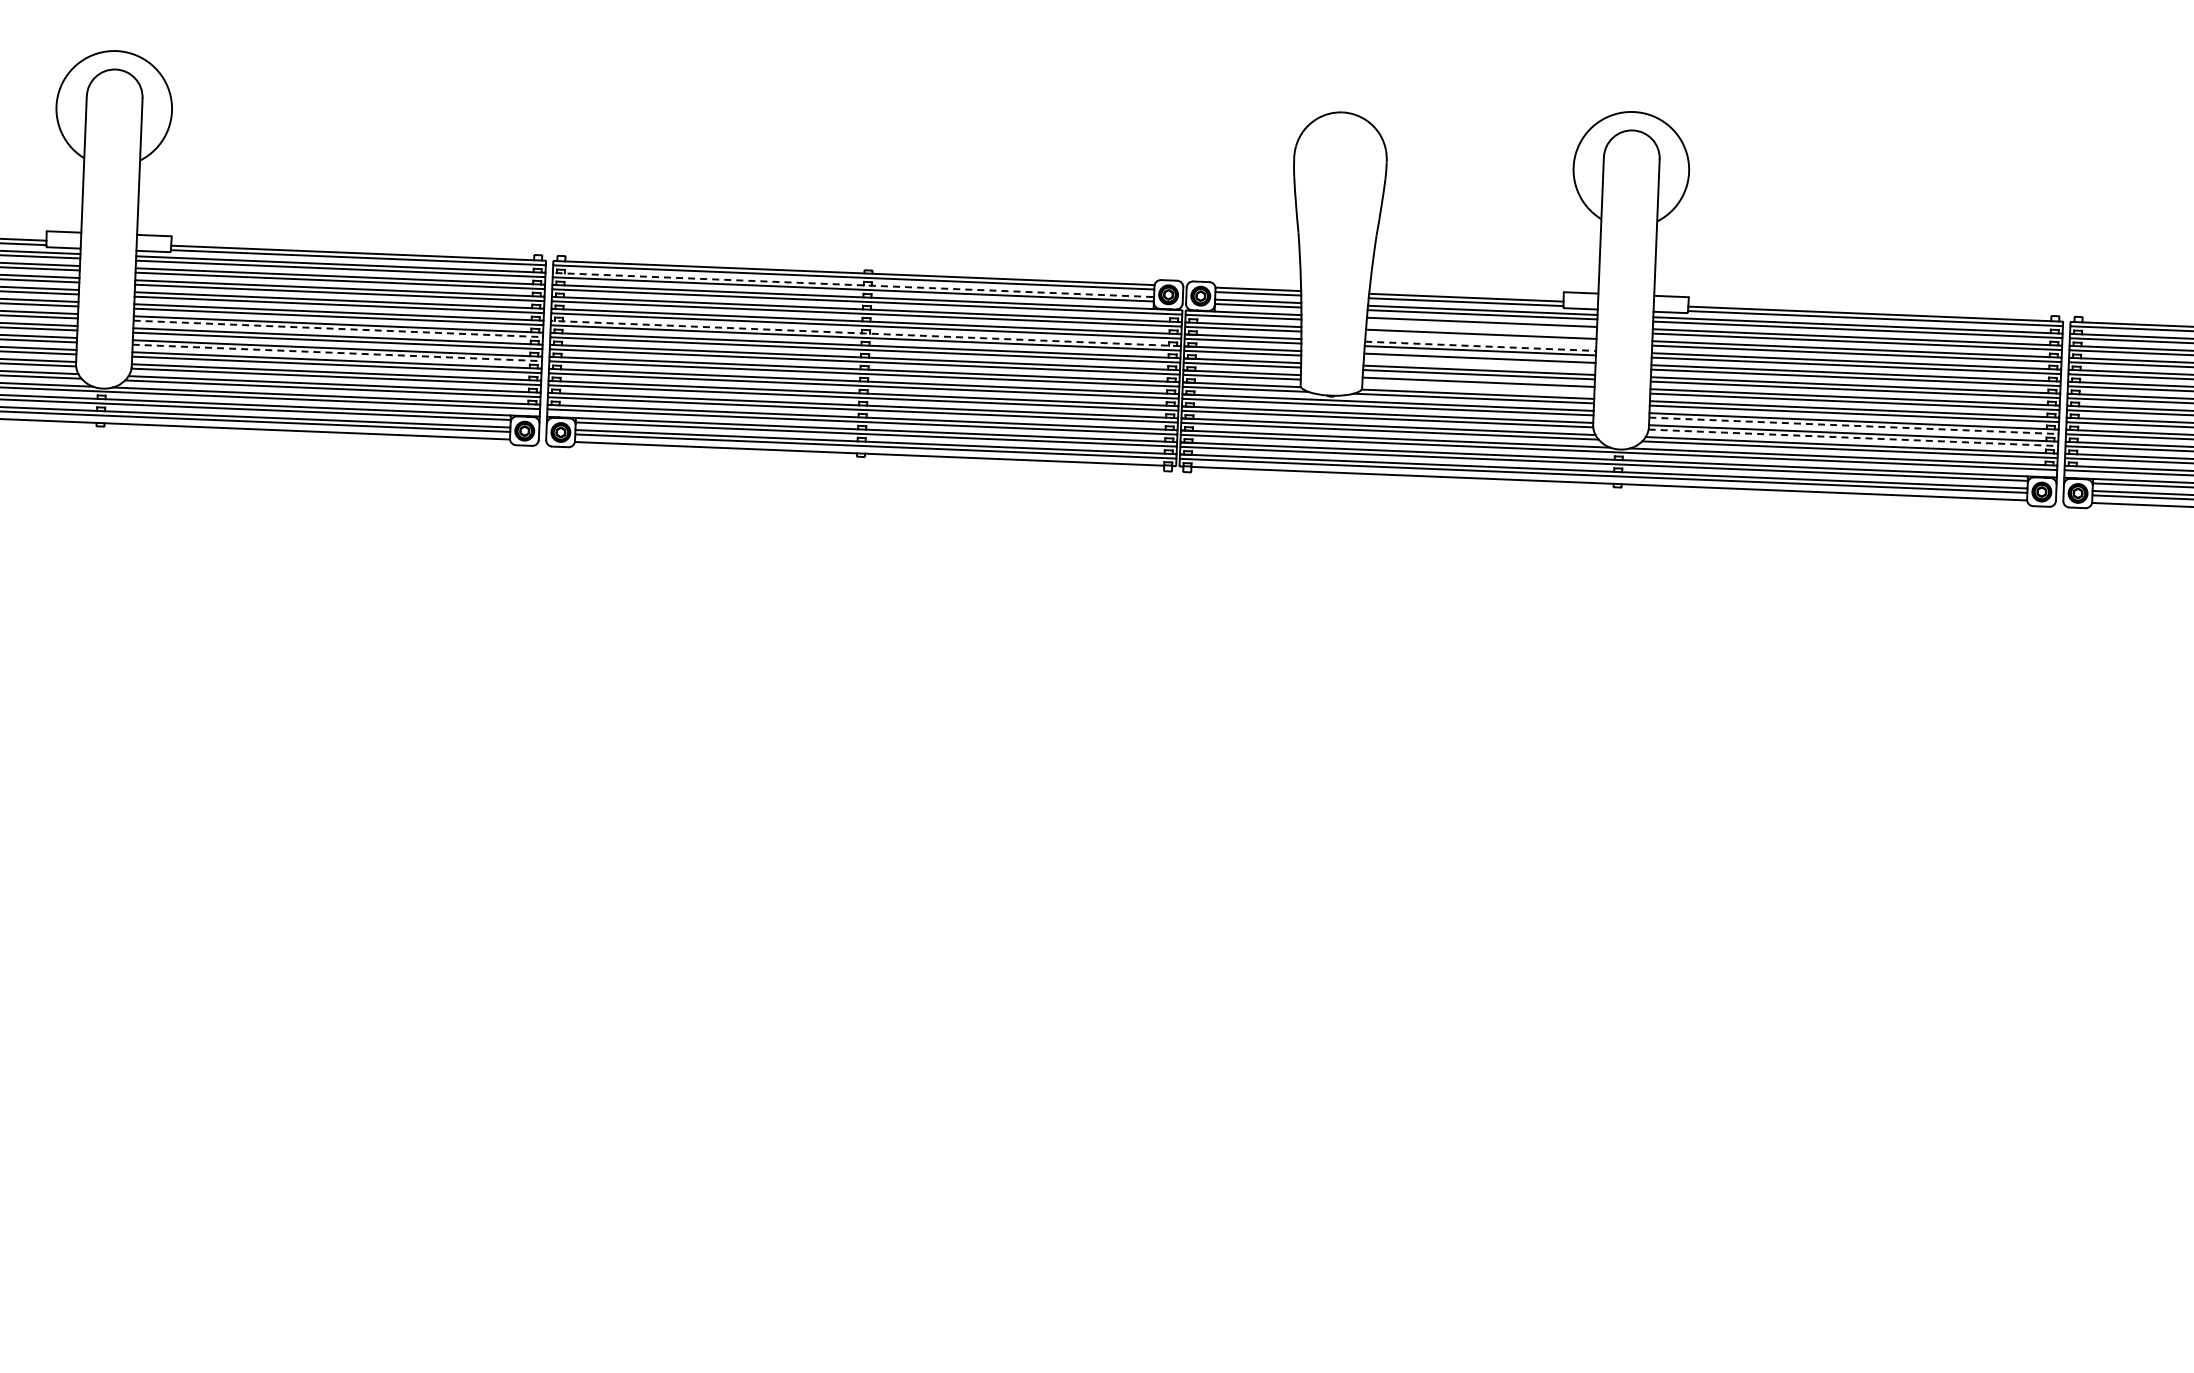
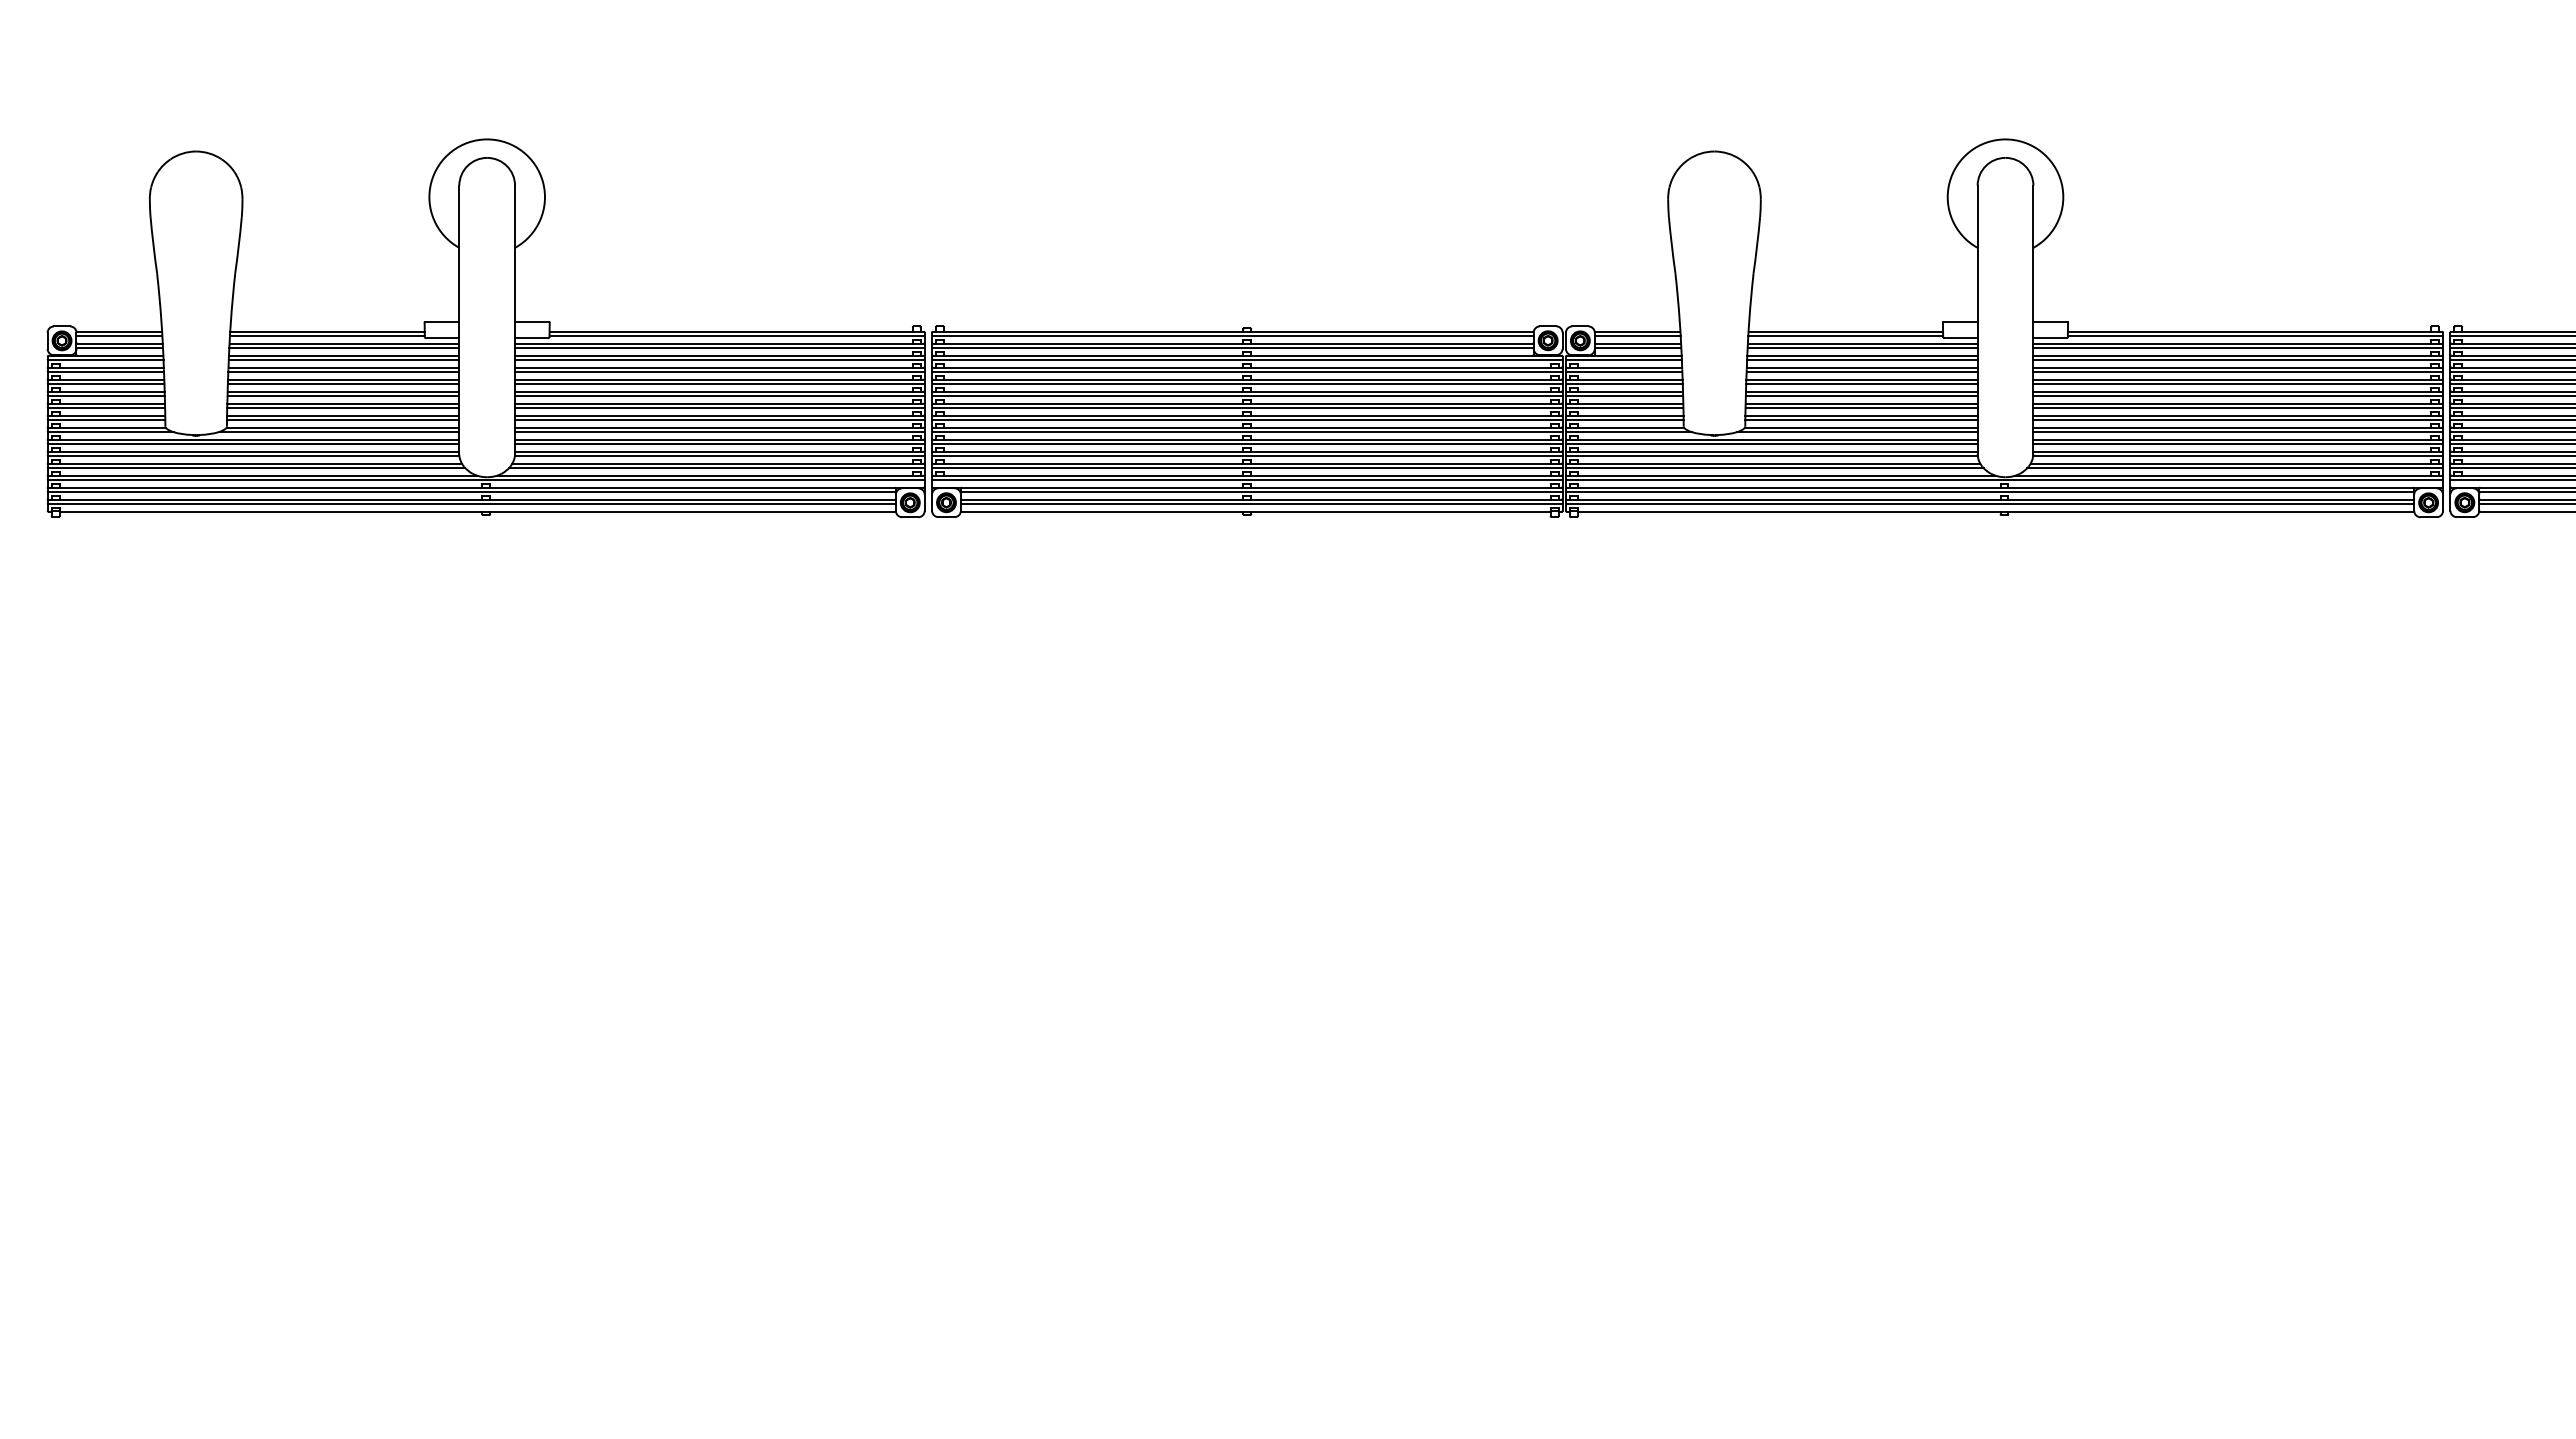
line: (853, 284) -> (1232, 343), dashed -> solid
line: (1481, 327) -> (1862, 360), added
line: (337, 329) -> (719, 408), dashed -> solid
line: (865, 333) -> (1246, 391), dashed -> solid
line: (1480, 339) -> (1861, 372), added
line: (1480, 346) -> (1861, 379), dashed -> solid
line: (336, 353) -> (719, 432), dashed -> solid
line: (1479, 363) -> (1861, 396), added
line: (1478, 387) -> (1861, 420), added
line: (1854, 426) -> (2238, 444), dashed -> solid
line: (1853, 438) -> (2238, 456), dashed -> solid

